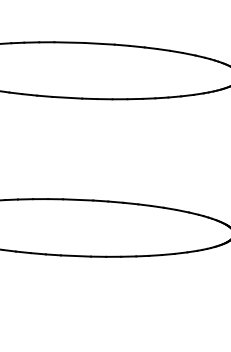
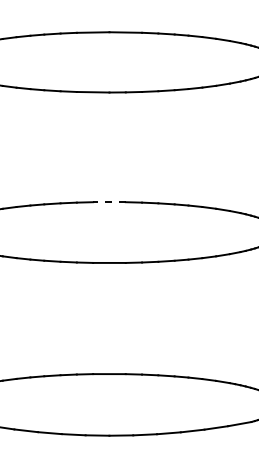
line: (77, 200) -> (108, 202), solid -> dashed

